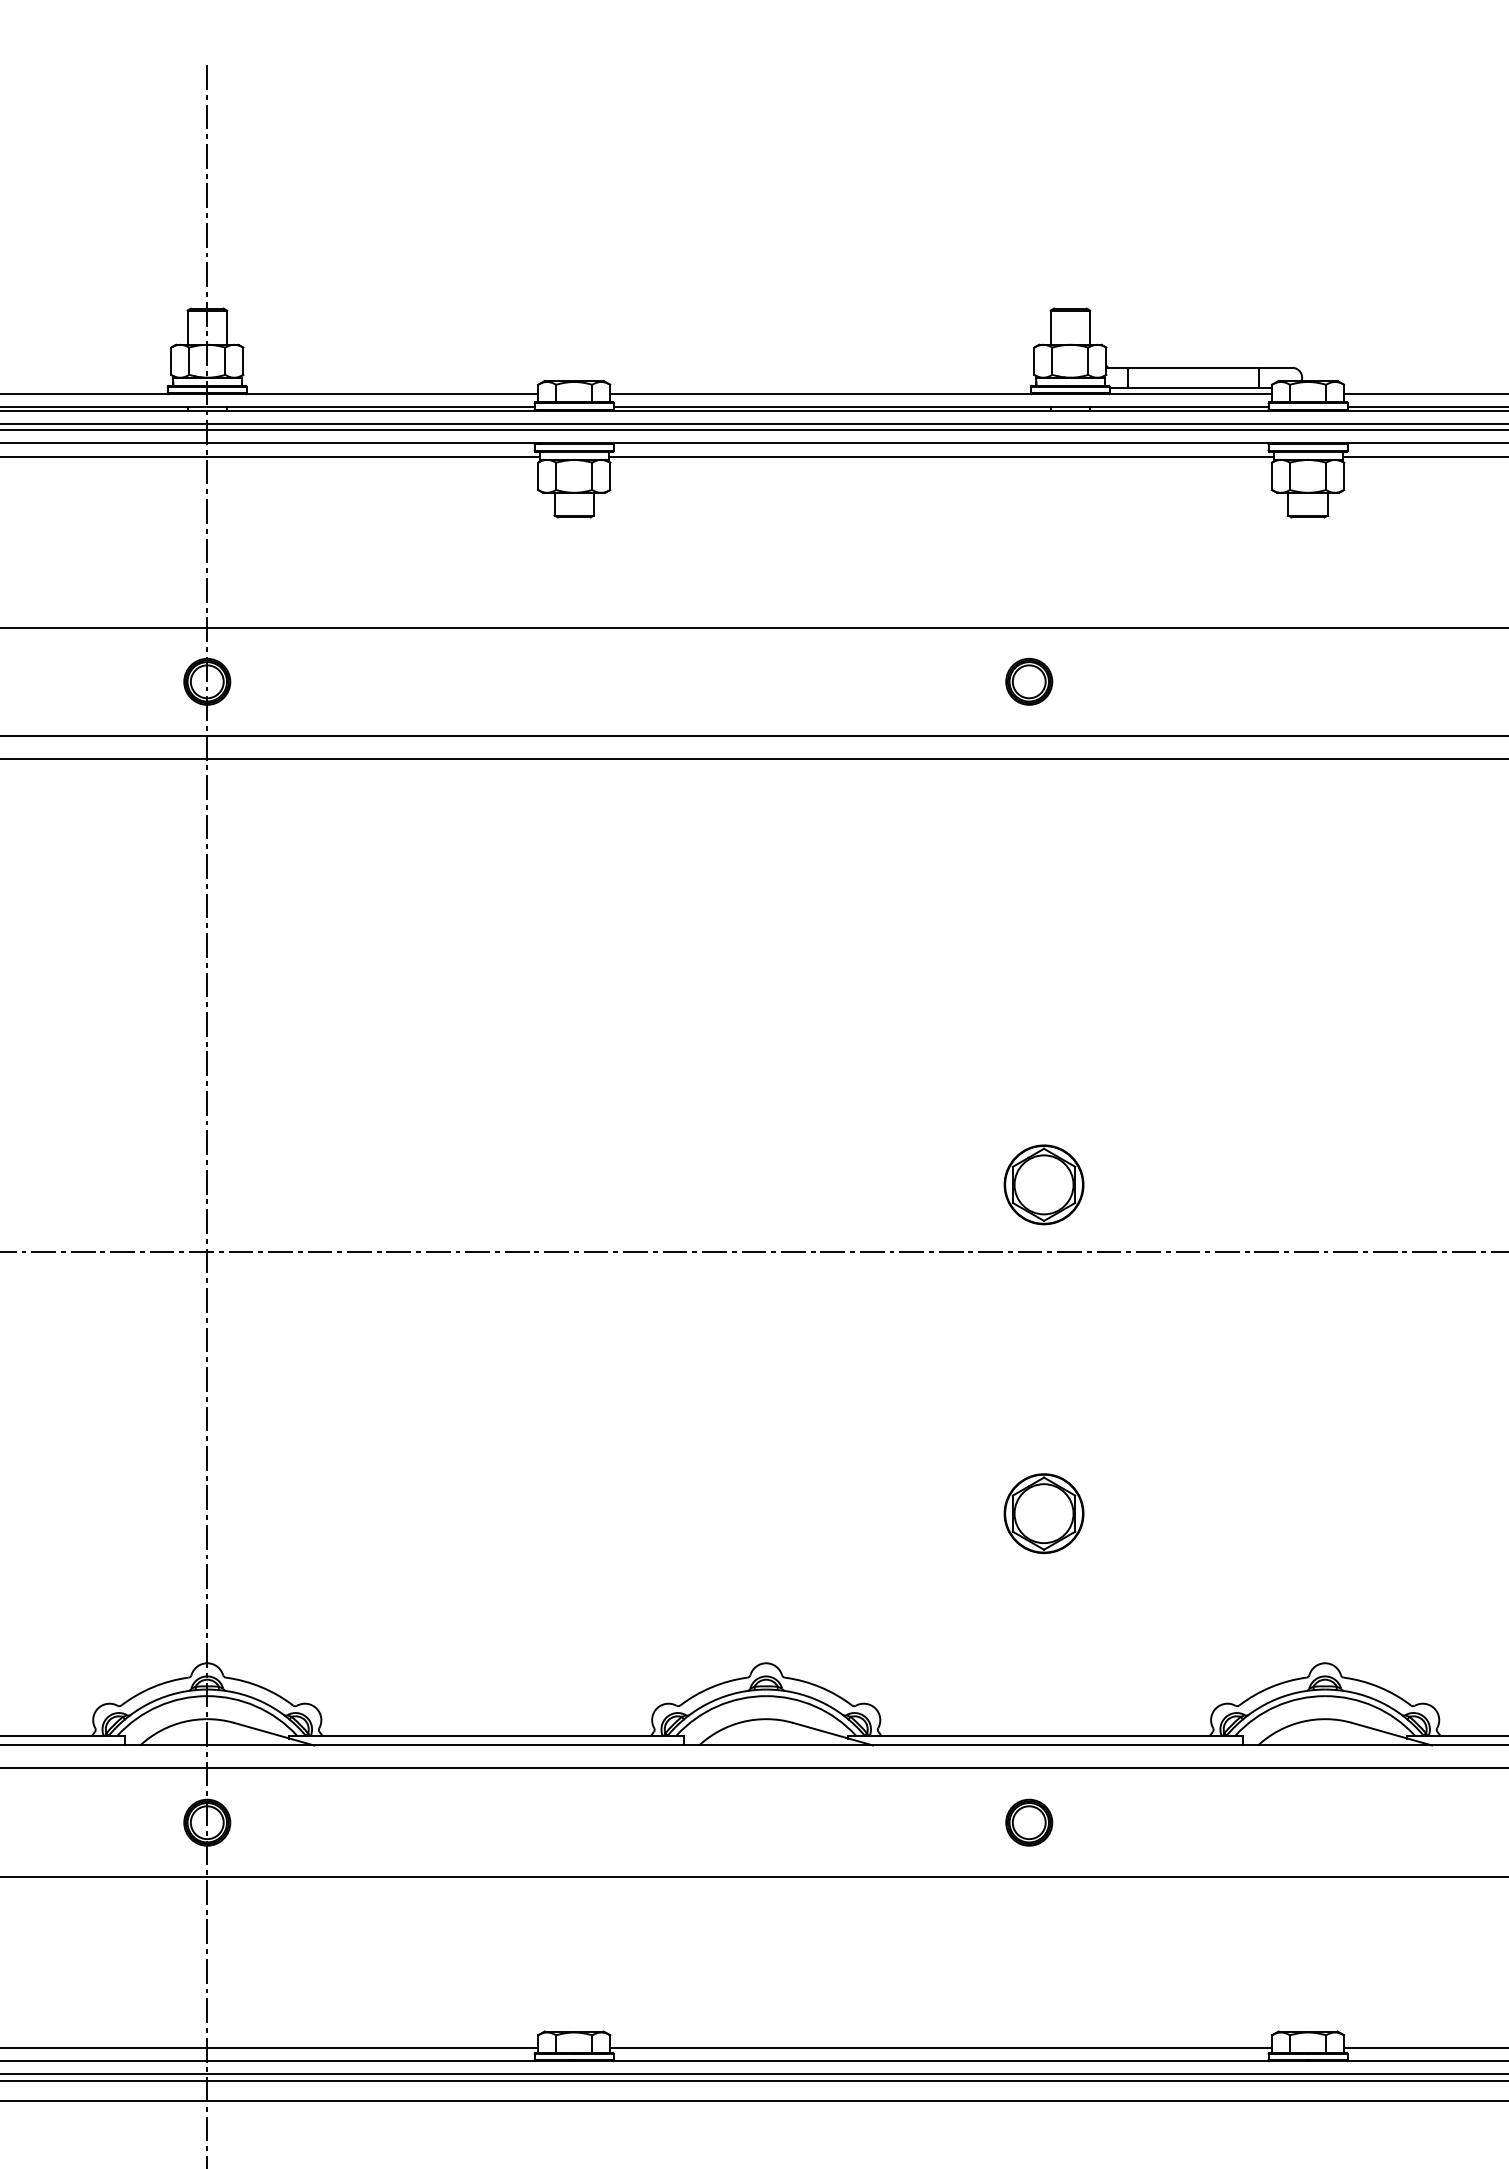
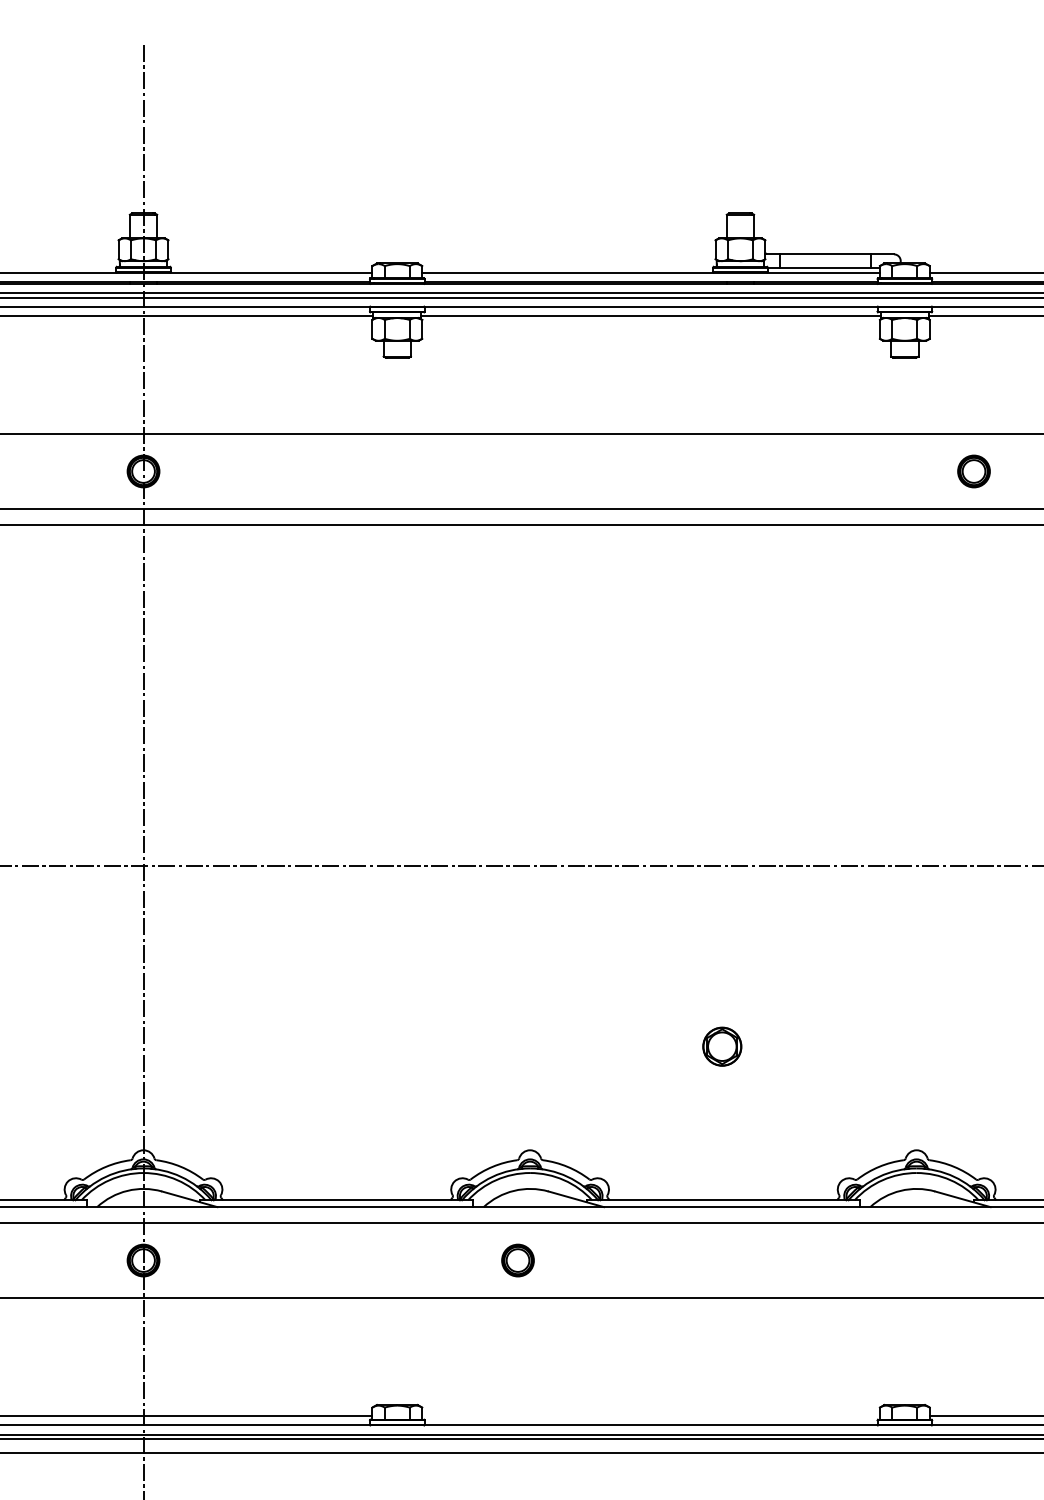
part: (1028, 681) -> (973, 471), moved
part: (1044, 1184) -> (722, 819), removed
part: (1044, 1513) -> (722, 1046), size x0.7
part: (1028, 1822) -> (517, 1260), moved
line: (940, 2048) -> (650, 1416), removed

